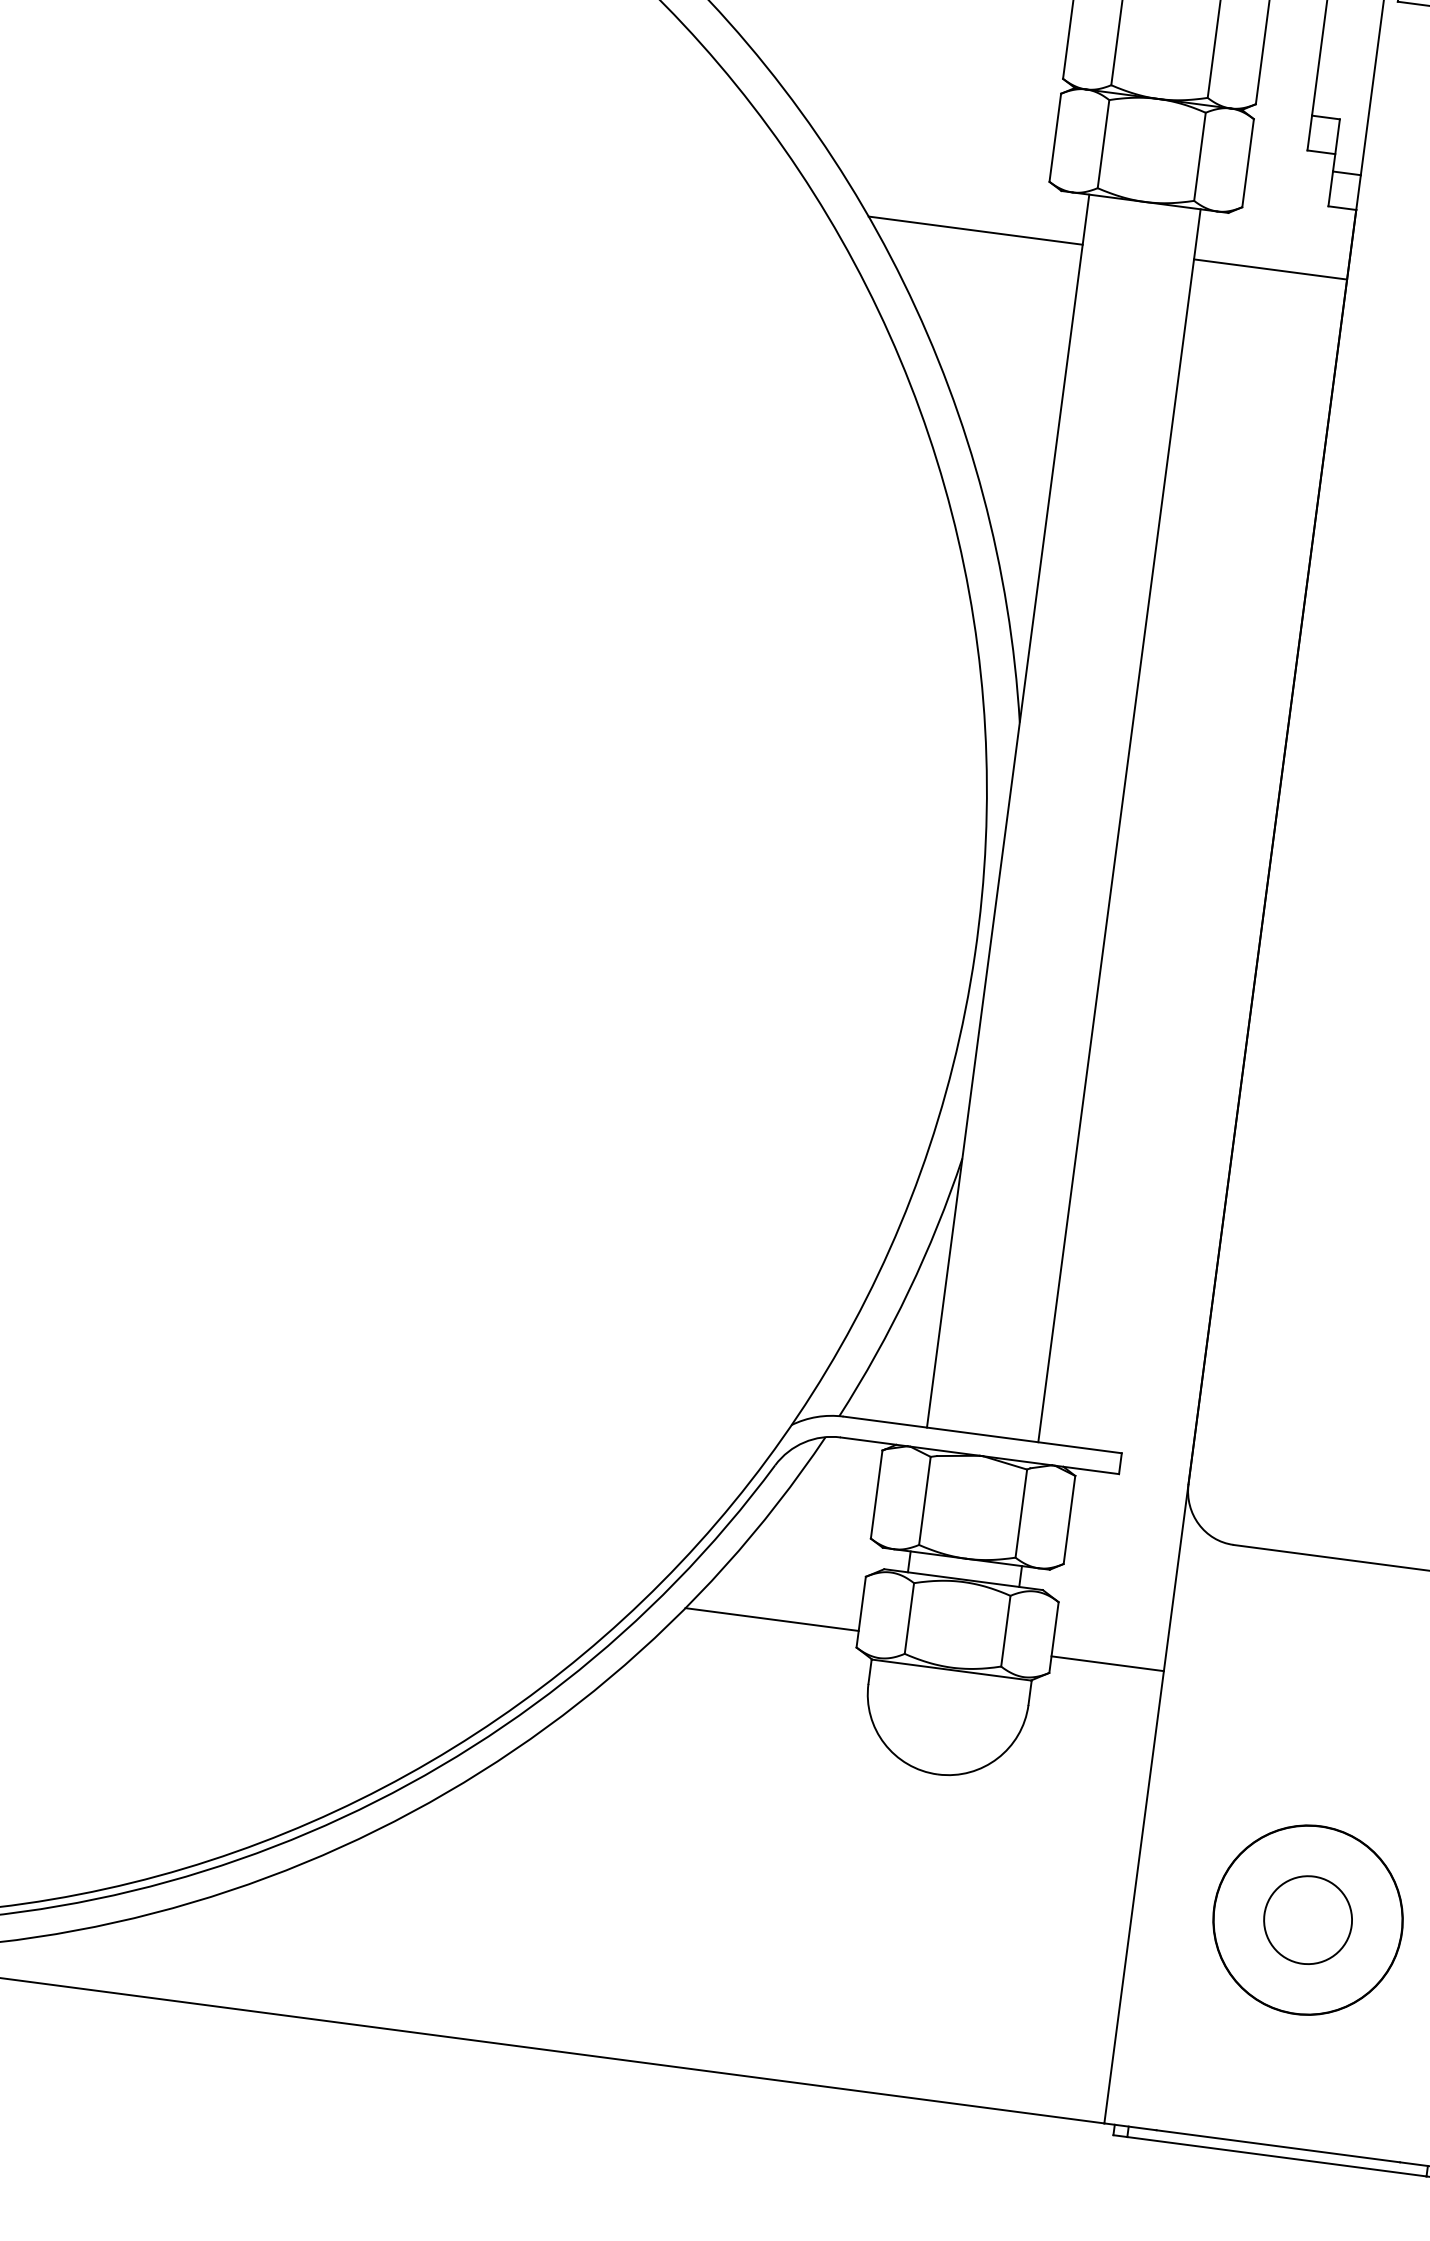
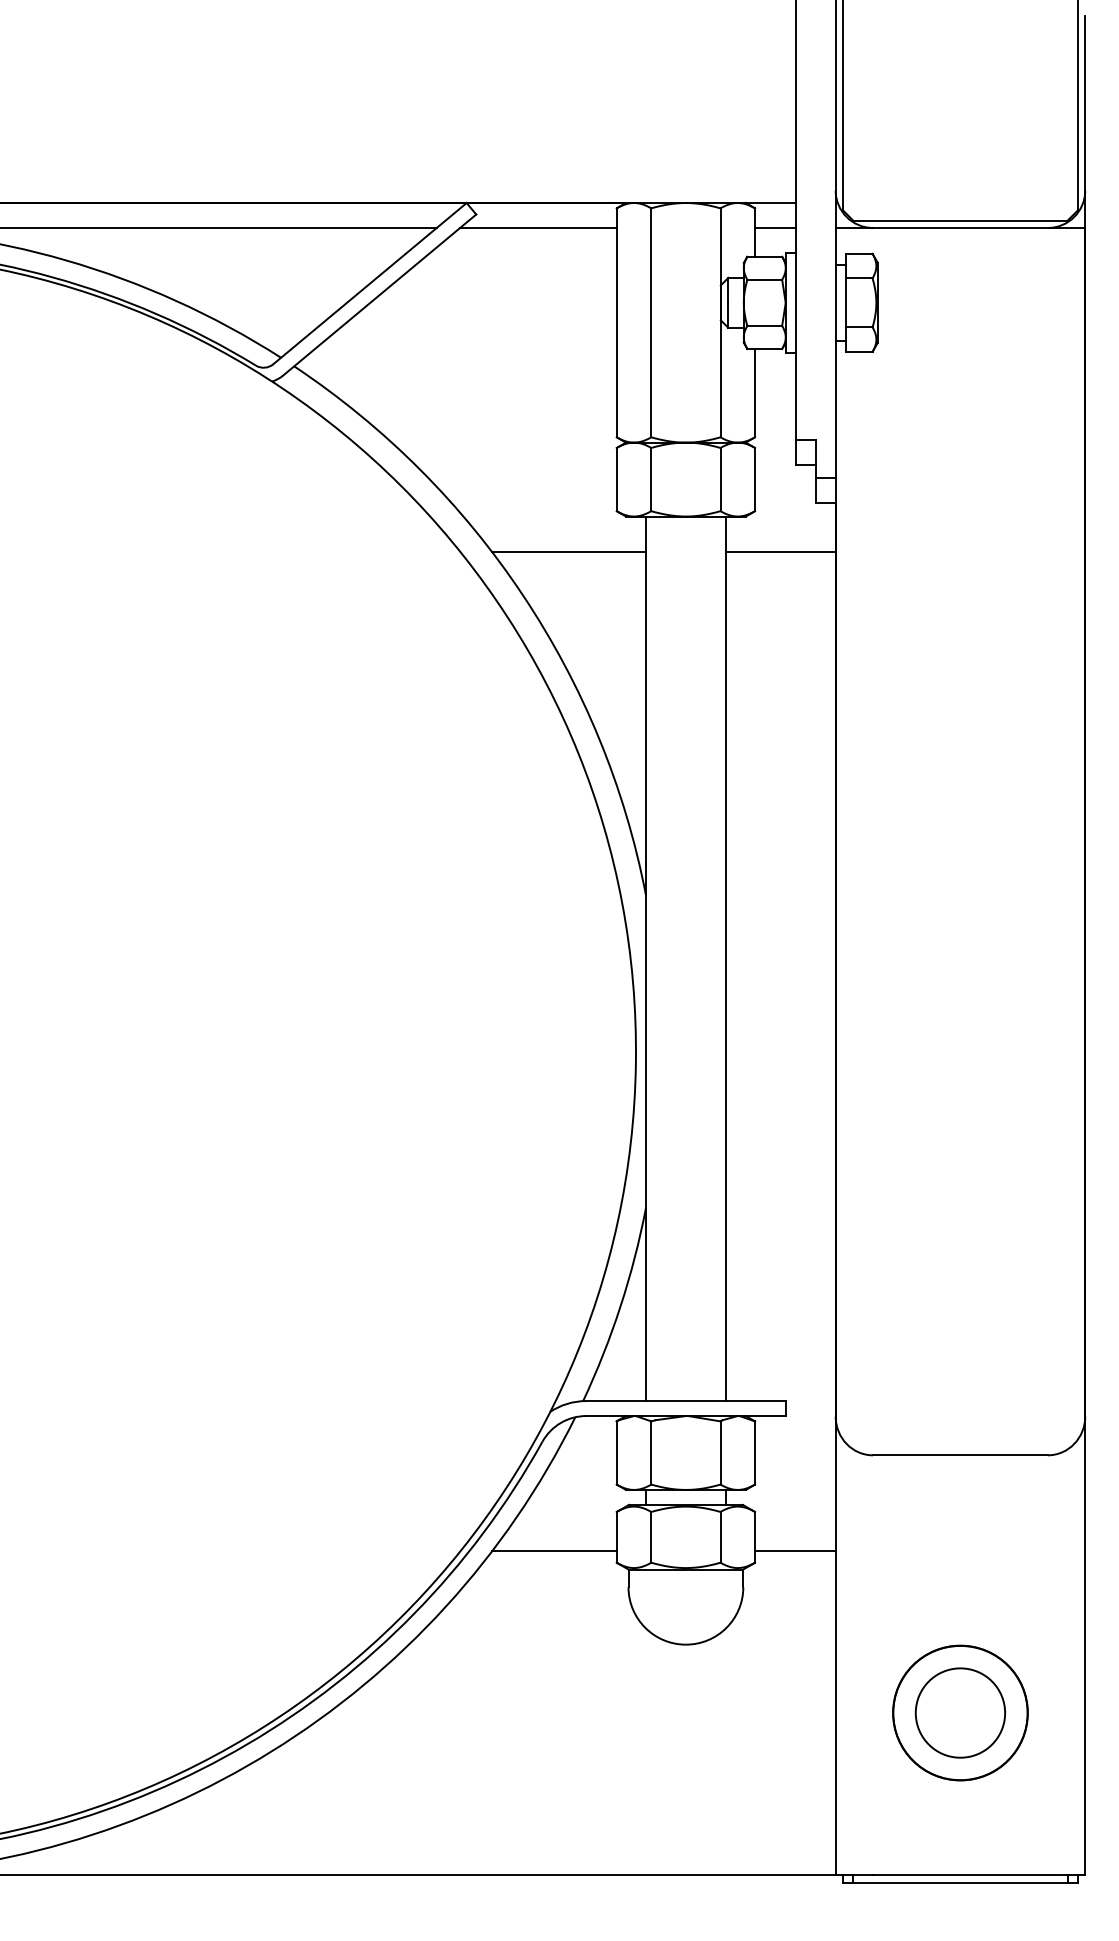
circle: (1308, 1919) -> (960, 1712), size x1.43

